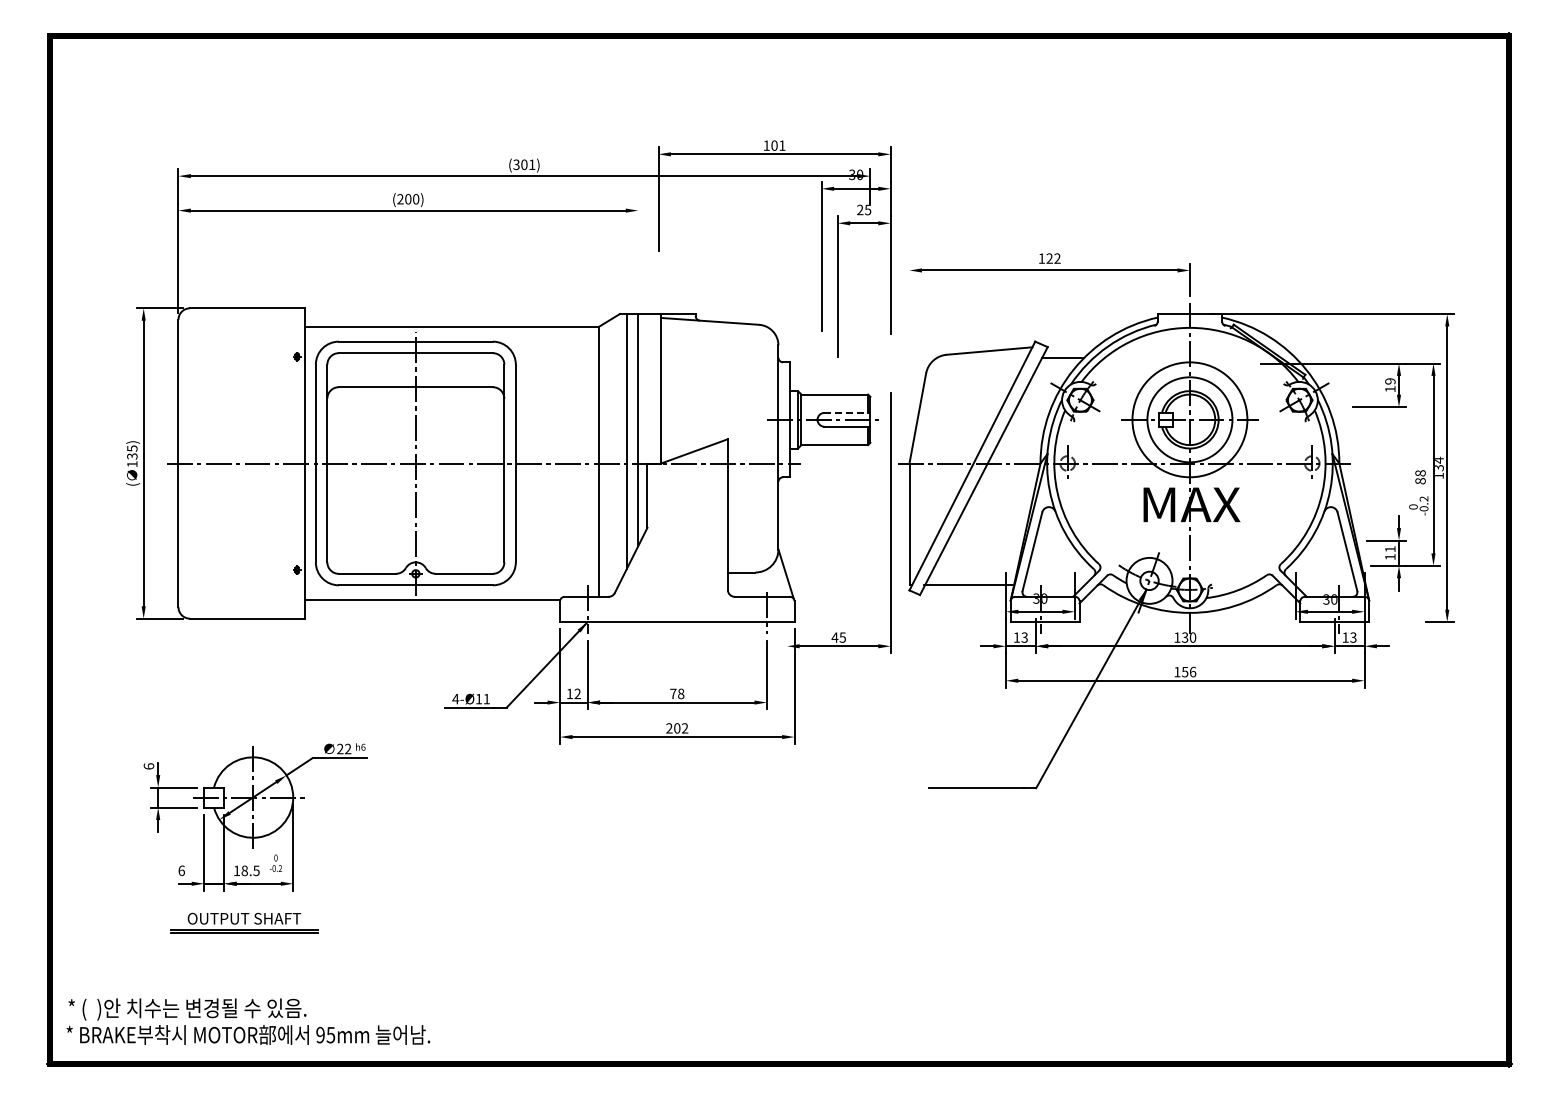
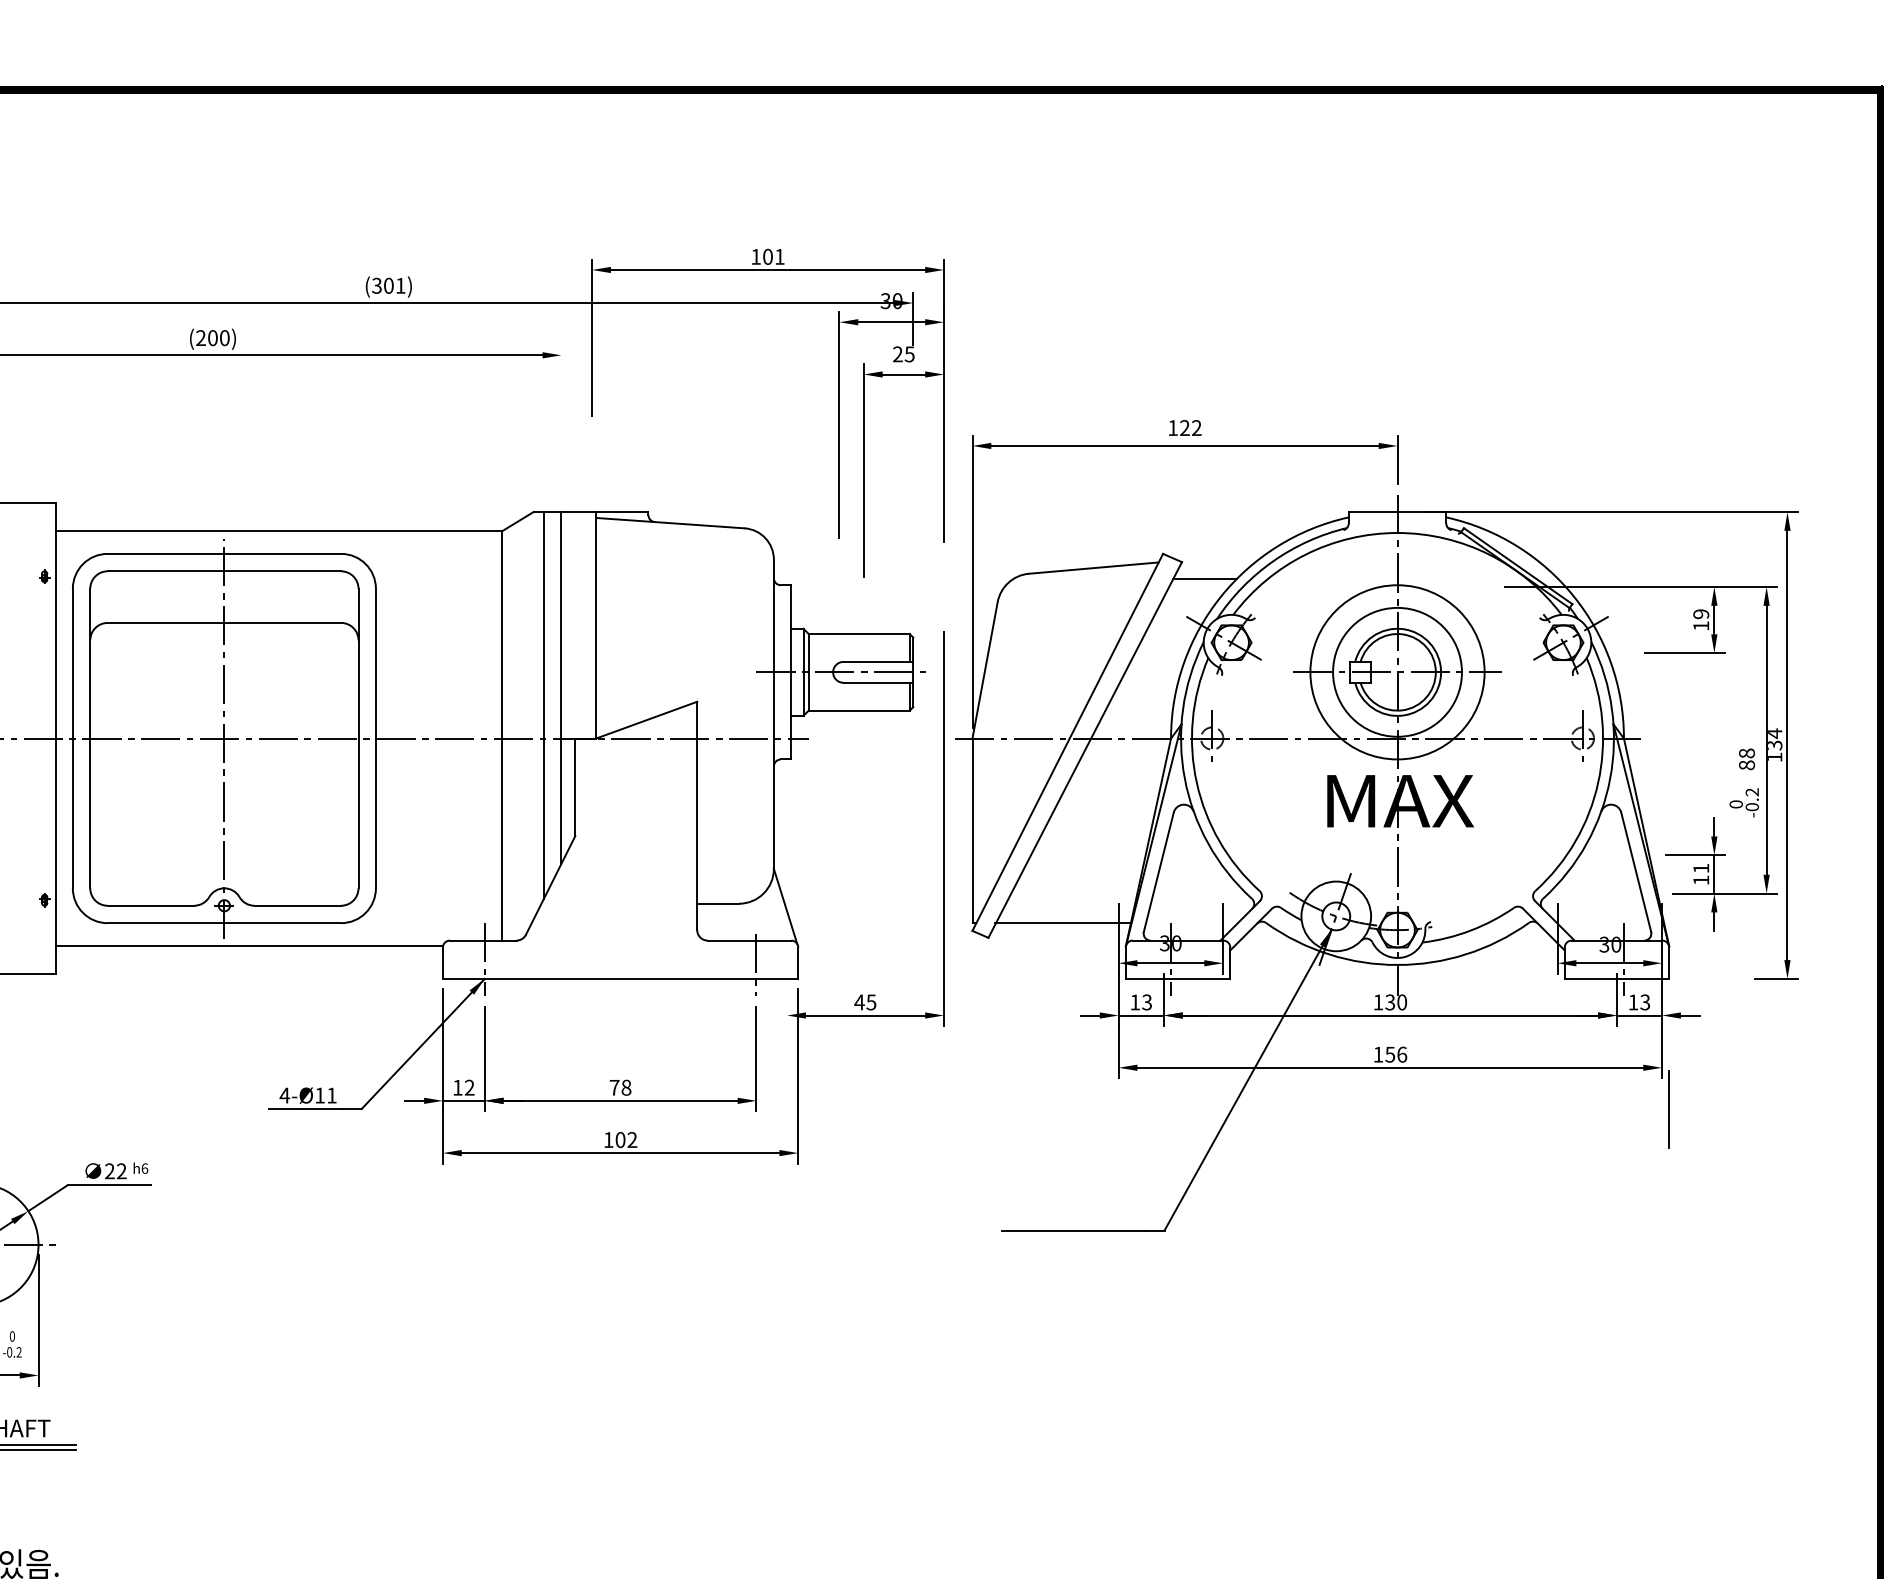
line: (909, 359) -> (972, 580), added
line: (847, 412) -> (878, 661), dashed -> solid
line: (1369, 707) -> (1669, 1108), added
text: (669, 728) -> (608, 1140), 202 -> 102

